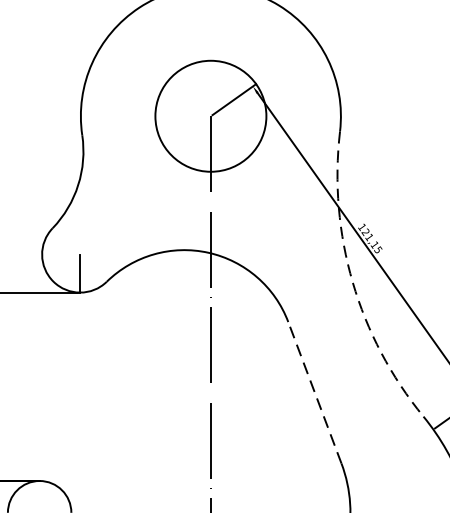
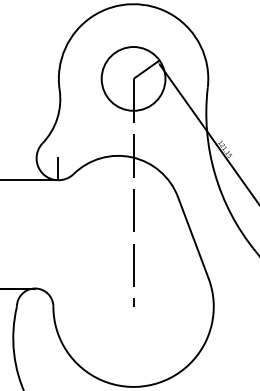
arc: (353, 282) -> (215, 174), dashed -> solid
line: (315, 392) -> (193, 237), dashed -> solid

